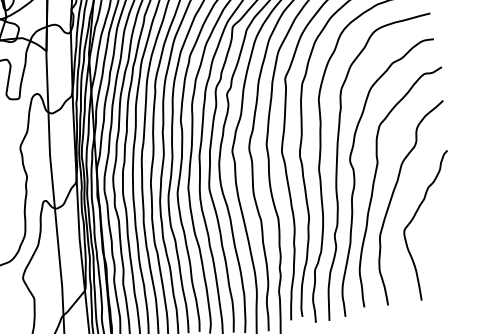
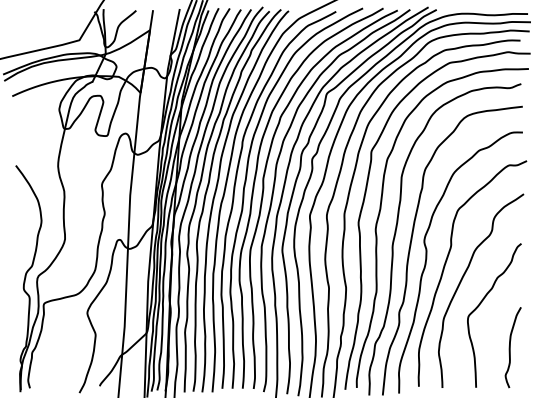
curve: (450, 255) -> (510, 347), added

